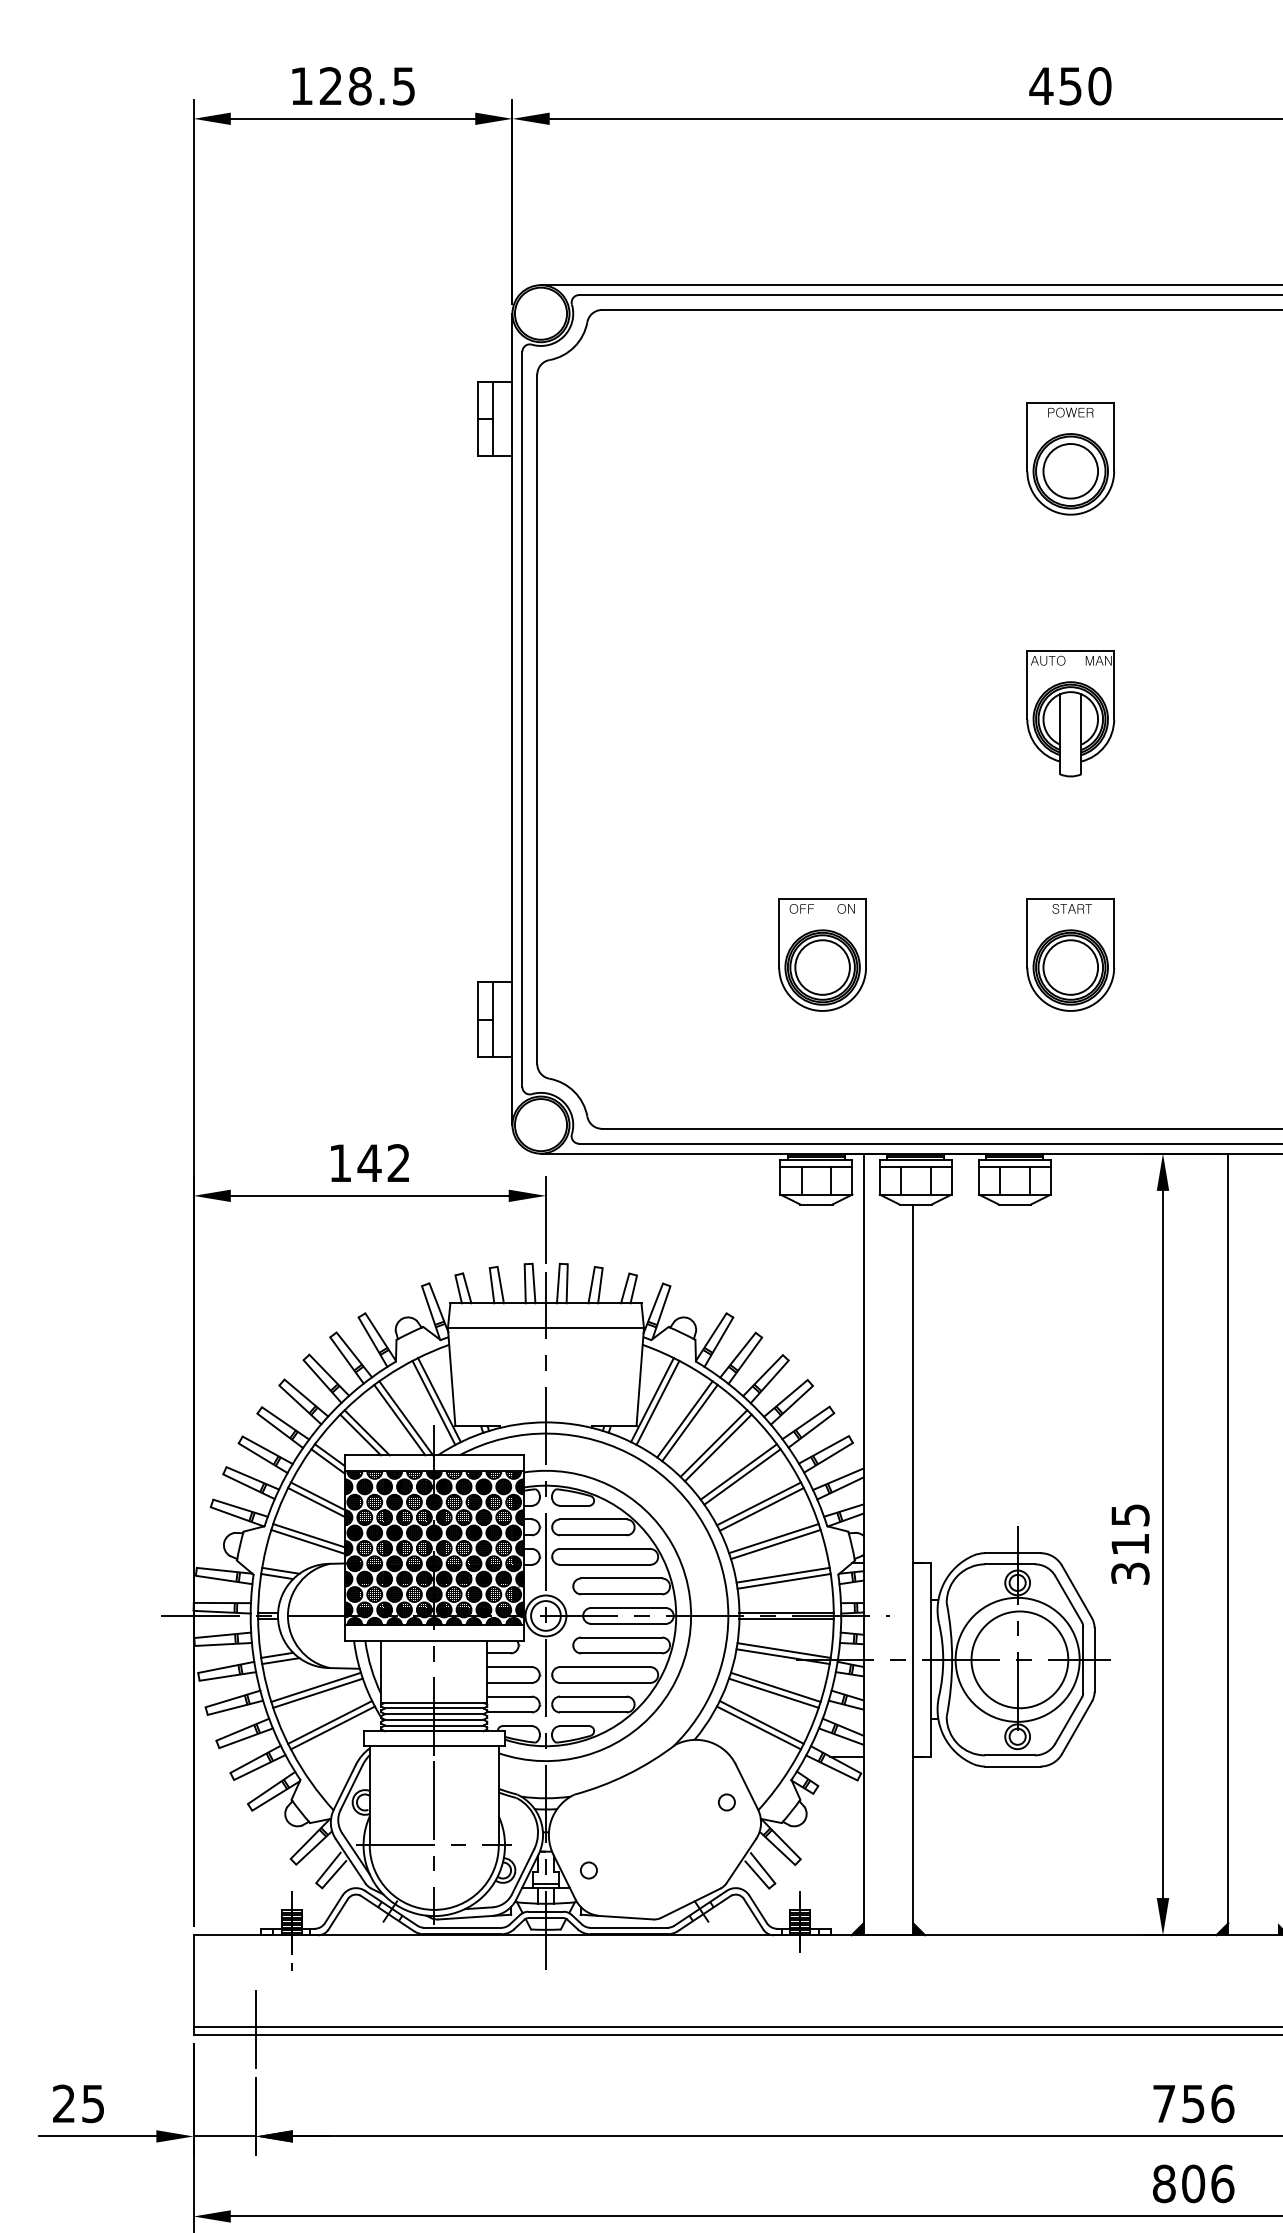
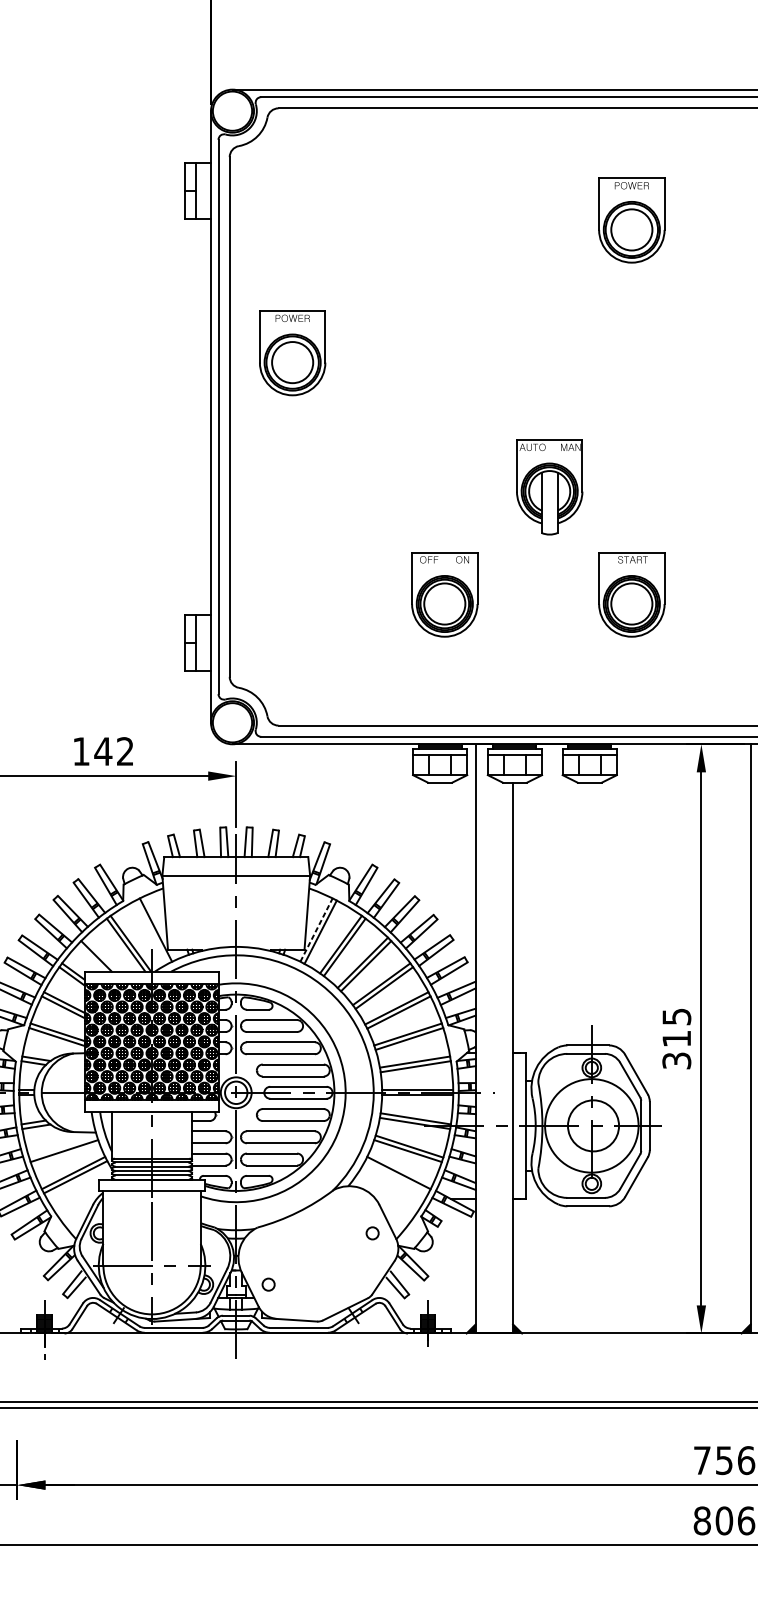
part: (620, 634) -> (292, 352), added
part: (1070, 713) -> (549, 487), moved
line: (652, 1399) -> (316, 929), solid -> dashed
line: (433, 1402) -> (151, 931), removed
line: (366, 1432) -> (100, 954), removed
circle: (1019, 1659) -> (593, 1125), size x0.7
line: (315, 1686) -> (62, 1145), removed
line: (758, 1727) -> (396, 1176), removed
line: (255, 2026) -> (17, 1402), removed

